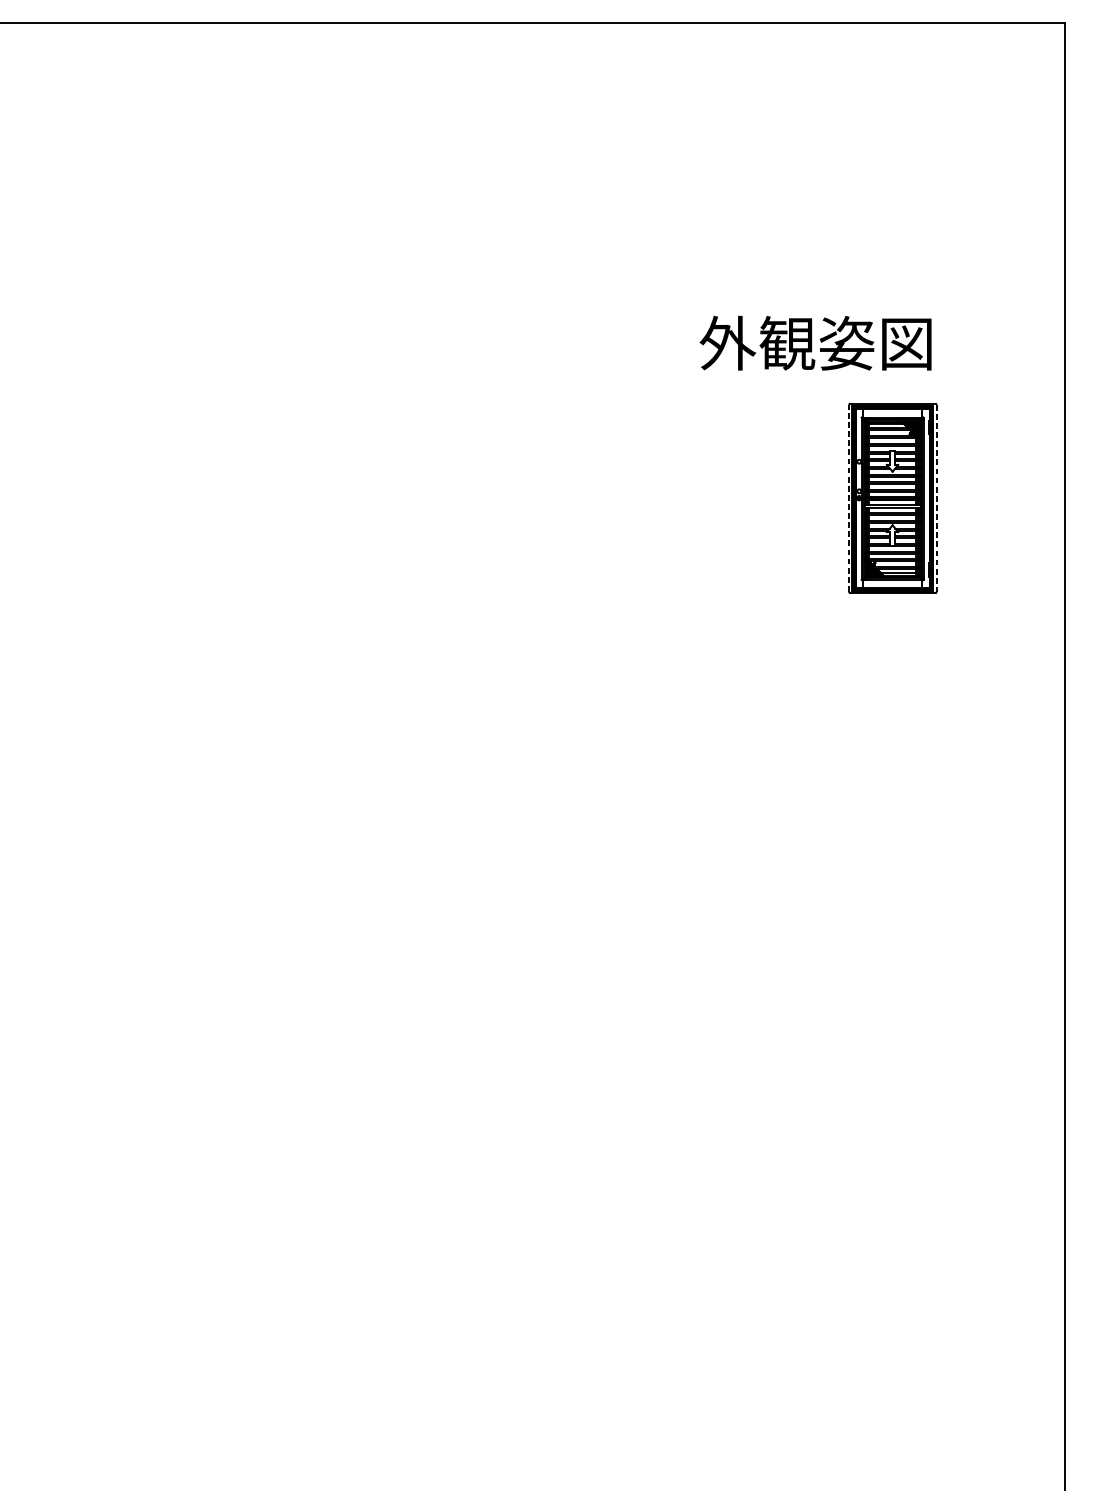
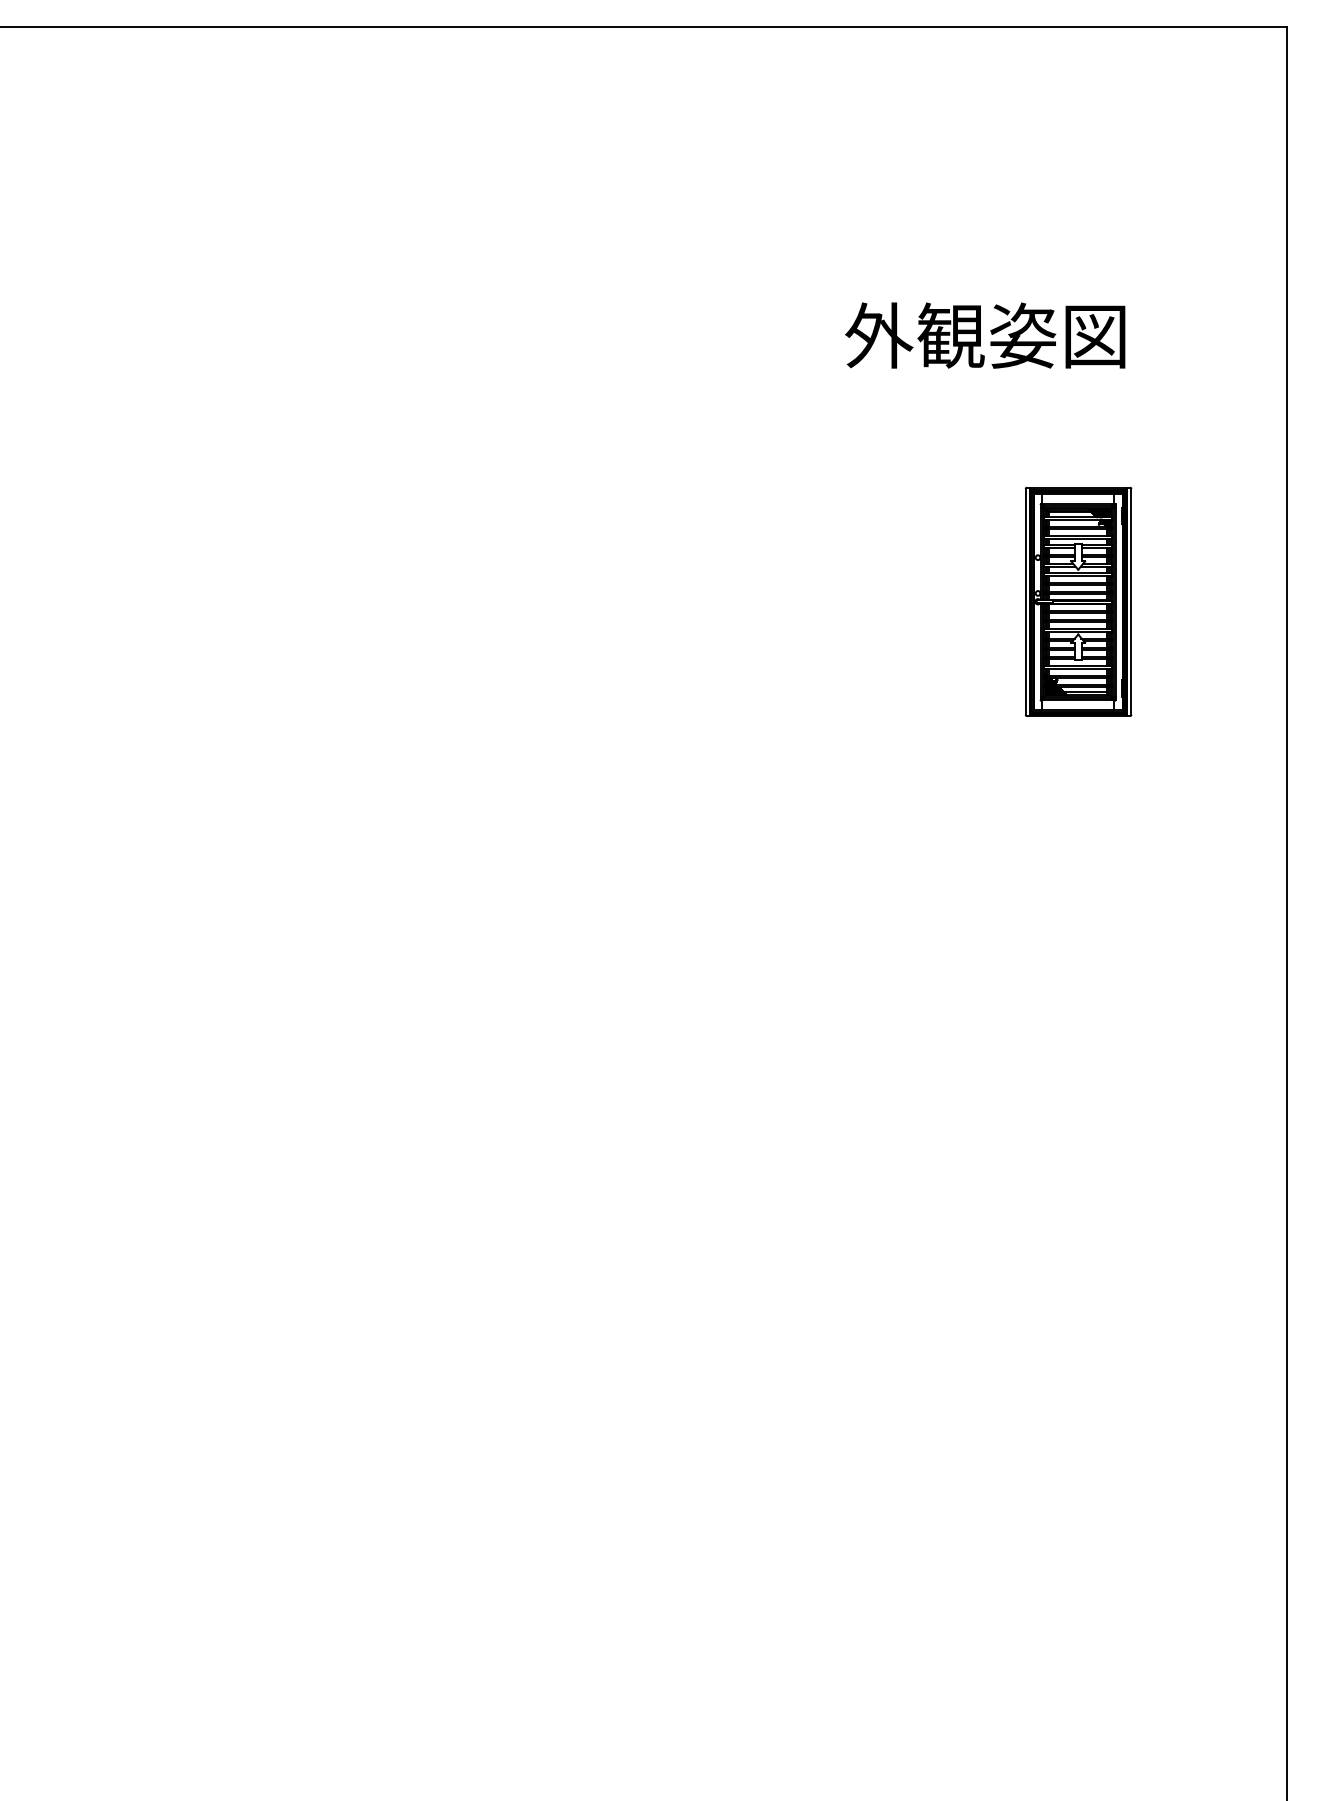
text: (815, 343) -> (985, 335), moved
line: (848, 497) -> (1025, 601), dashed -> solid
line: (936, 497) -> (1131, 601), dashed -> solid

